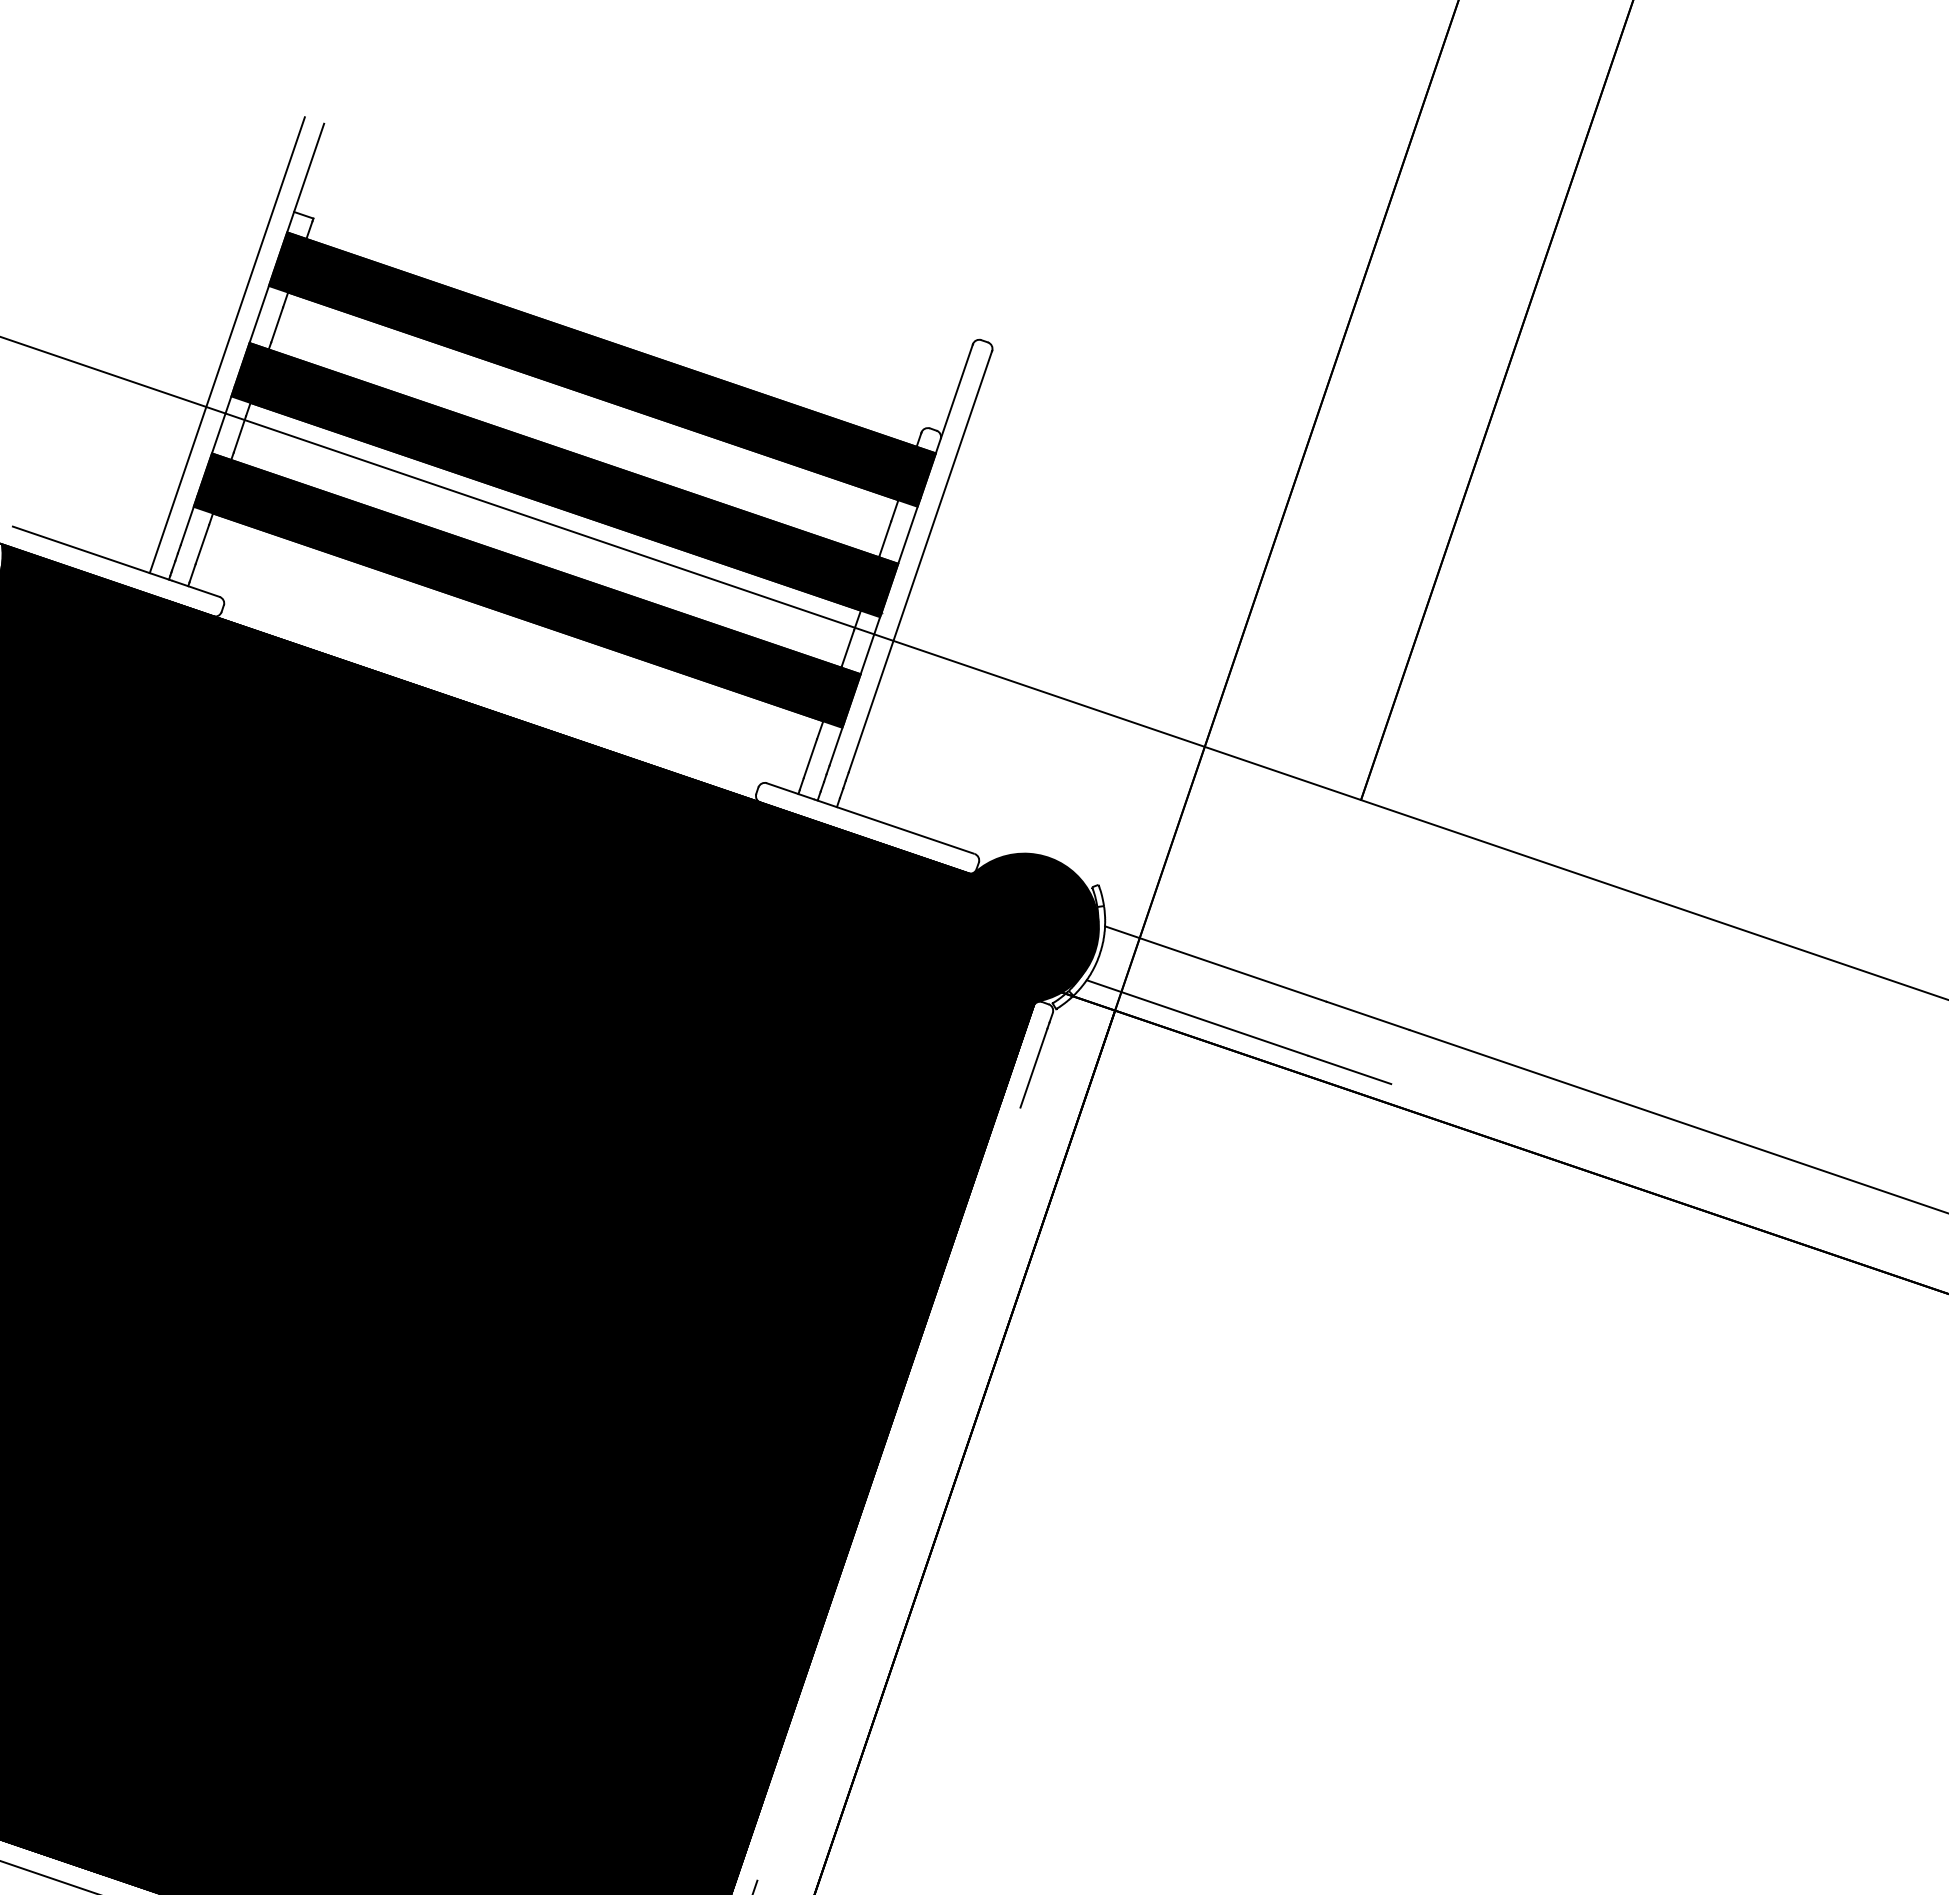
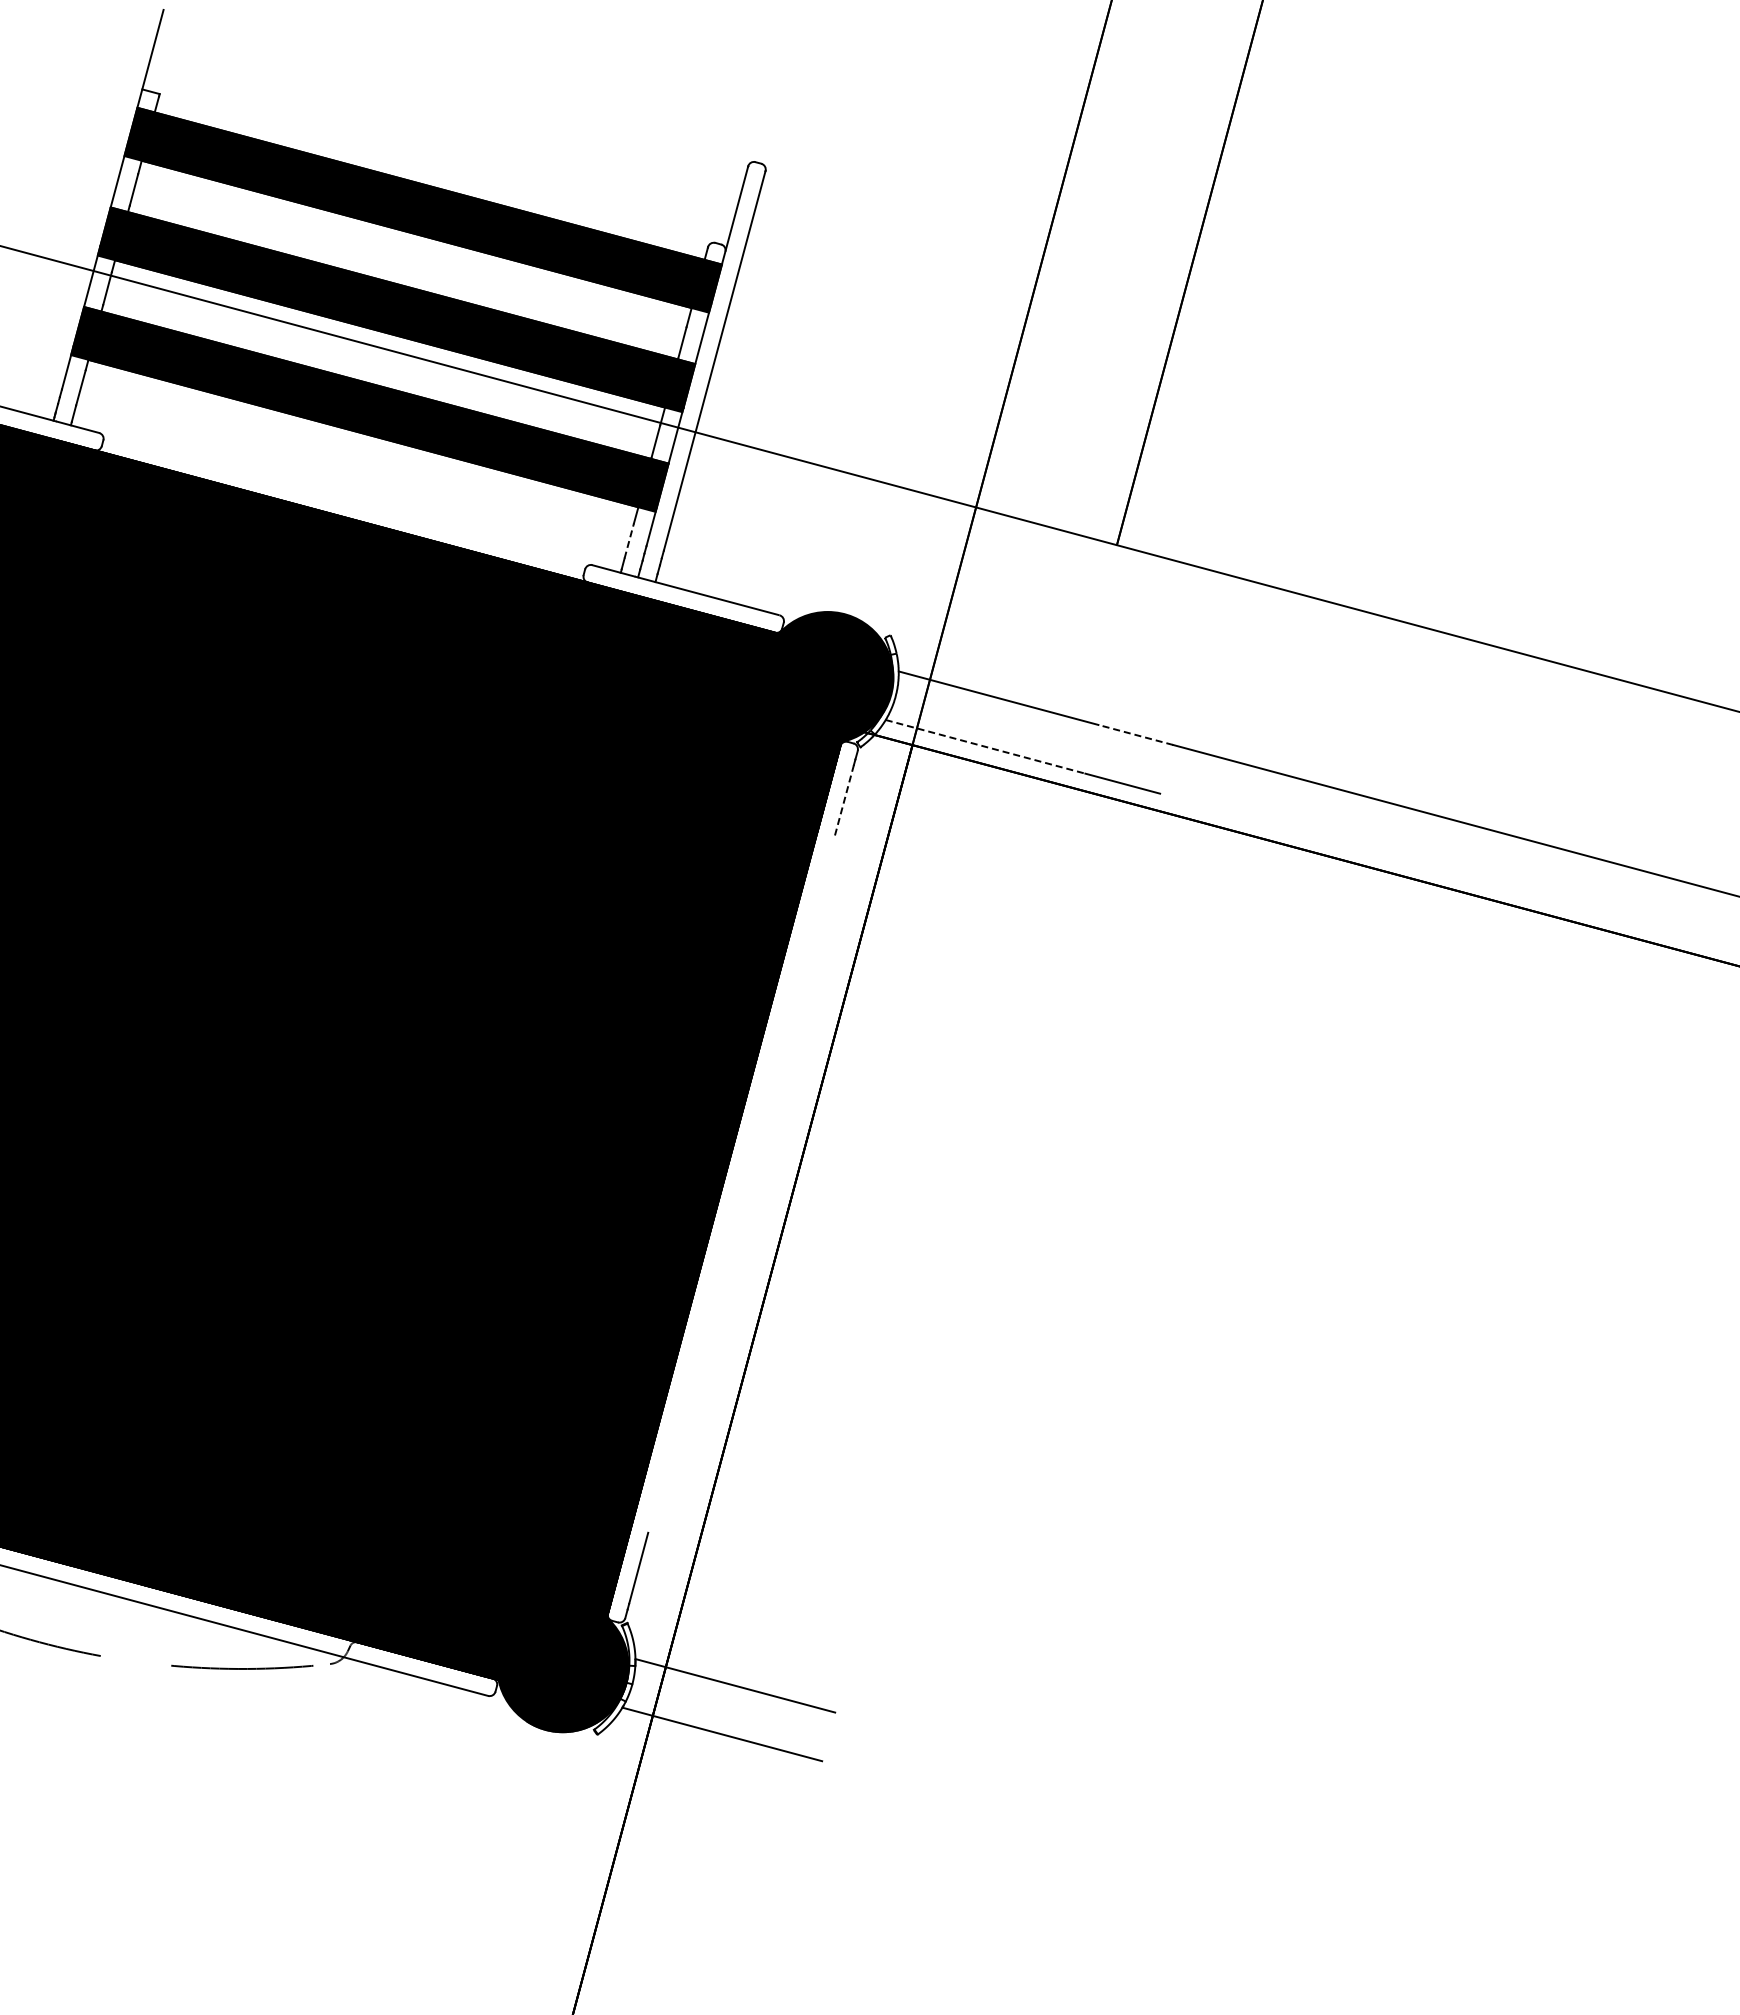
line: (227, 344) -> (91, 210), removed
line: (810, 758) -> (629, 540), solid -> dashed
line: (1367, 1015) -> (1135, 734), solid -> dashed
line: (1198, 1017) -> (986, 746), solid -> dashed
line: (1034, 1068) -> (844, 800), solid -> dashed

